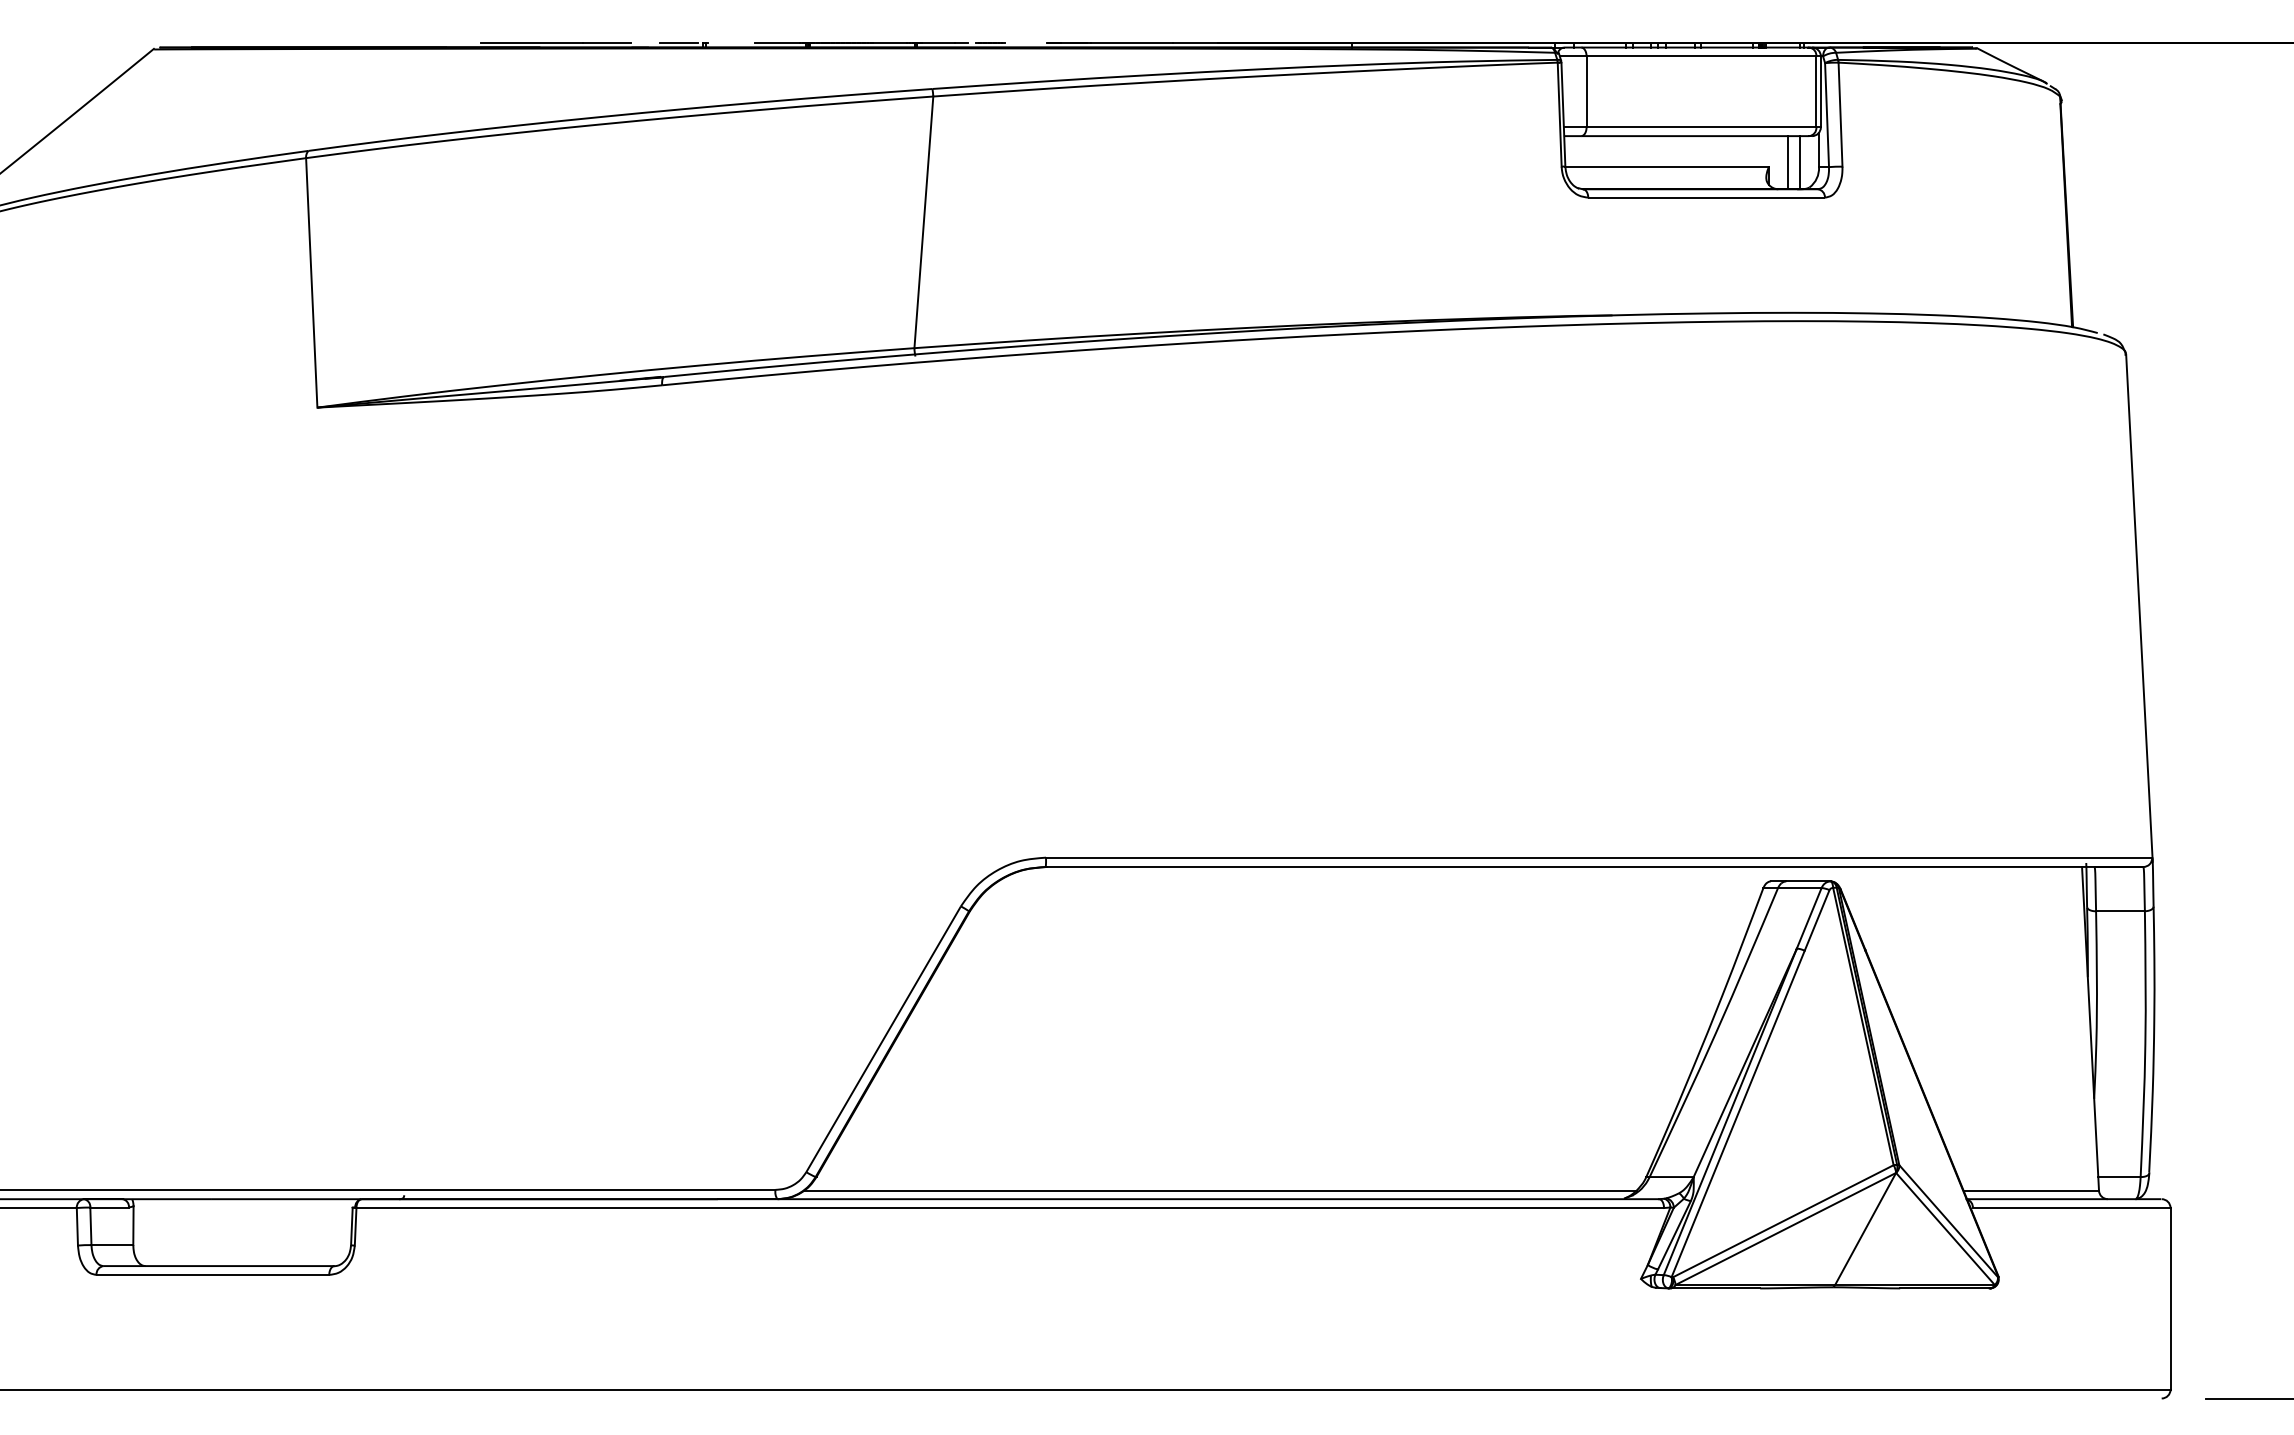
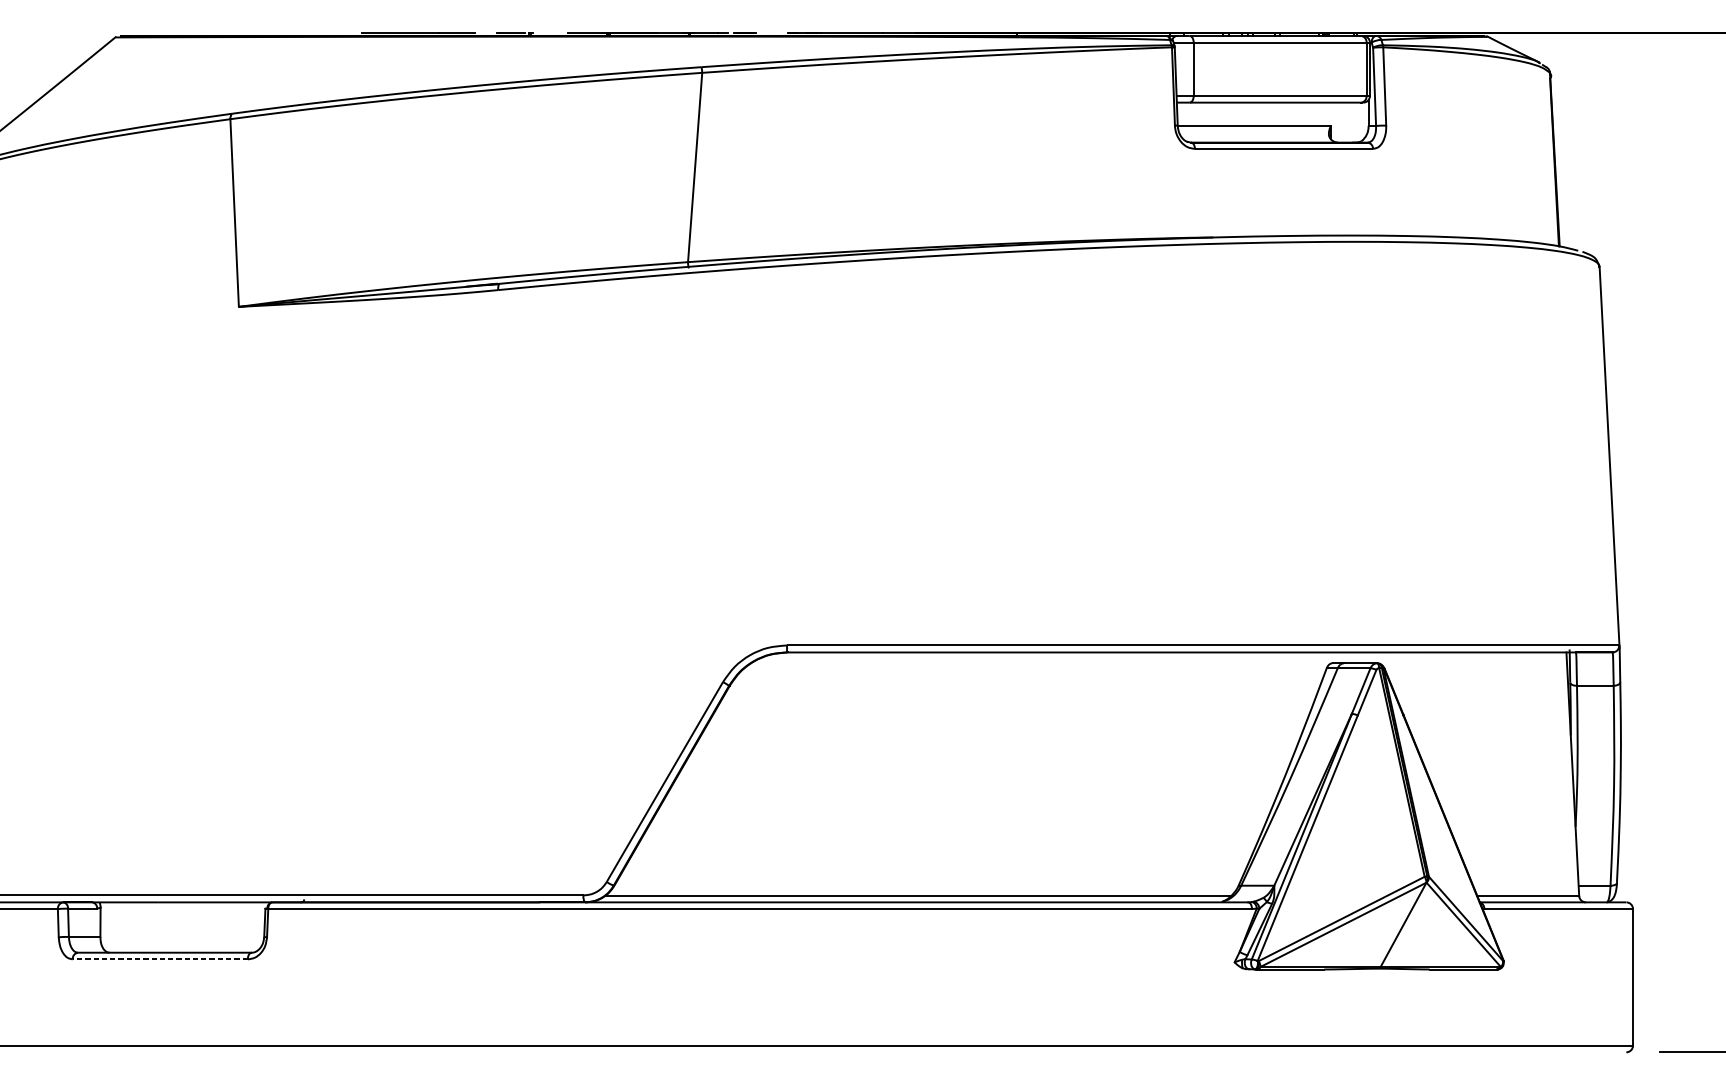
line: (1787, 162) -> (1344, 122), removed
line: (1800, 162) -> (1354, 122), removed
line: (212, 1274) -> (159, 959), solid -> dashed

